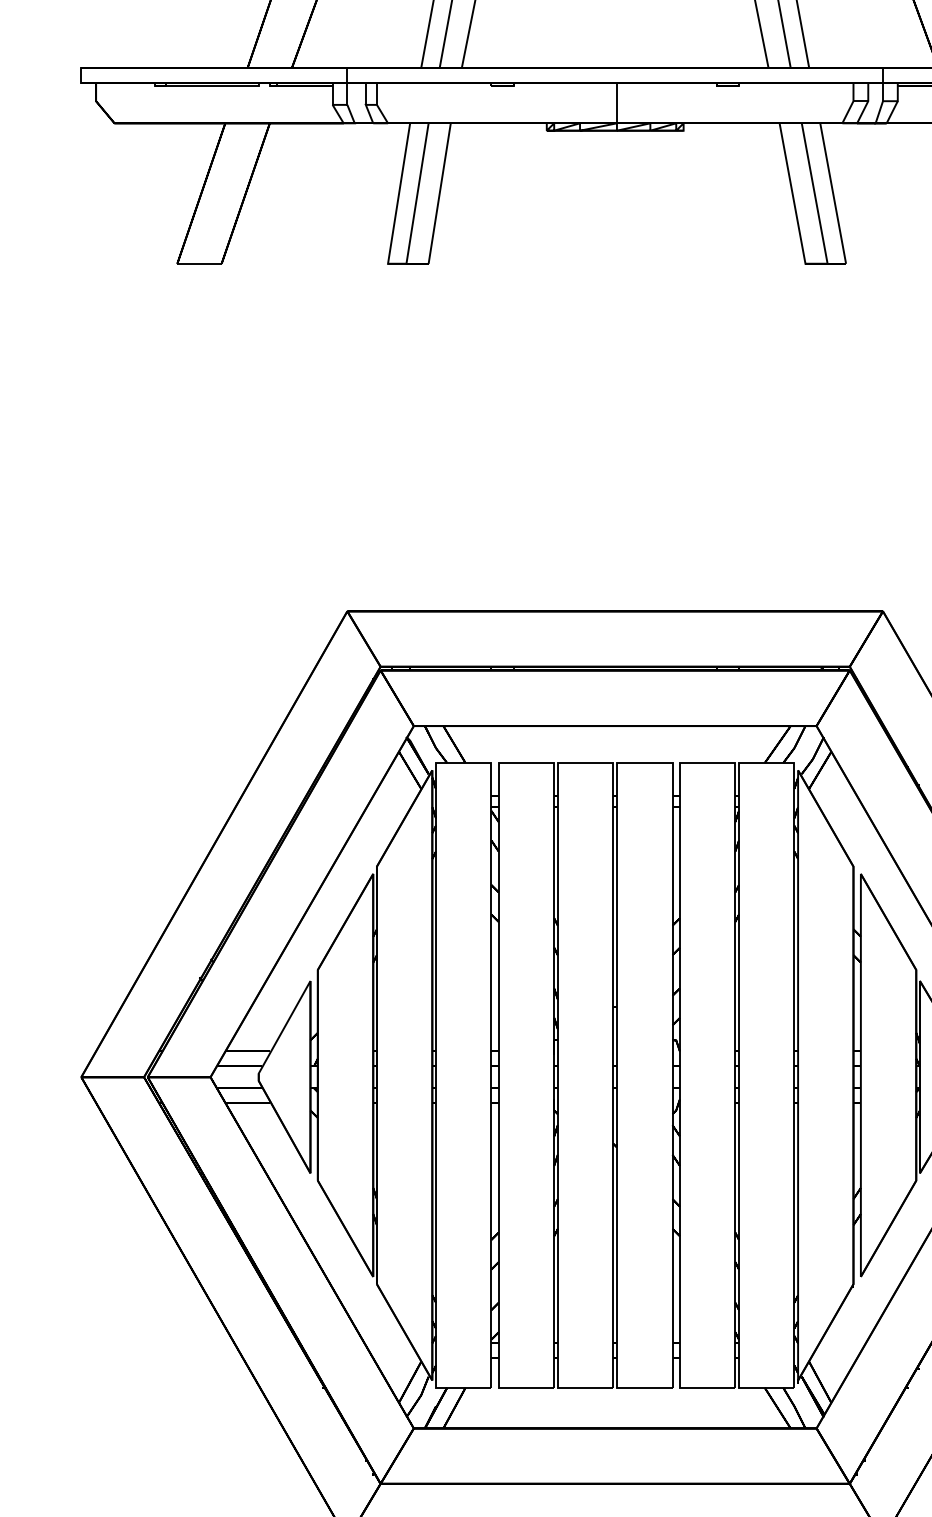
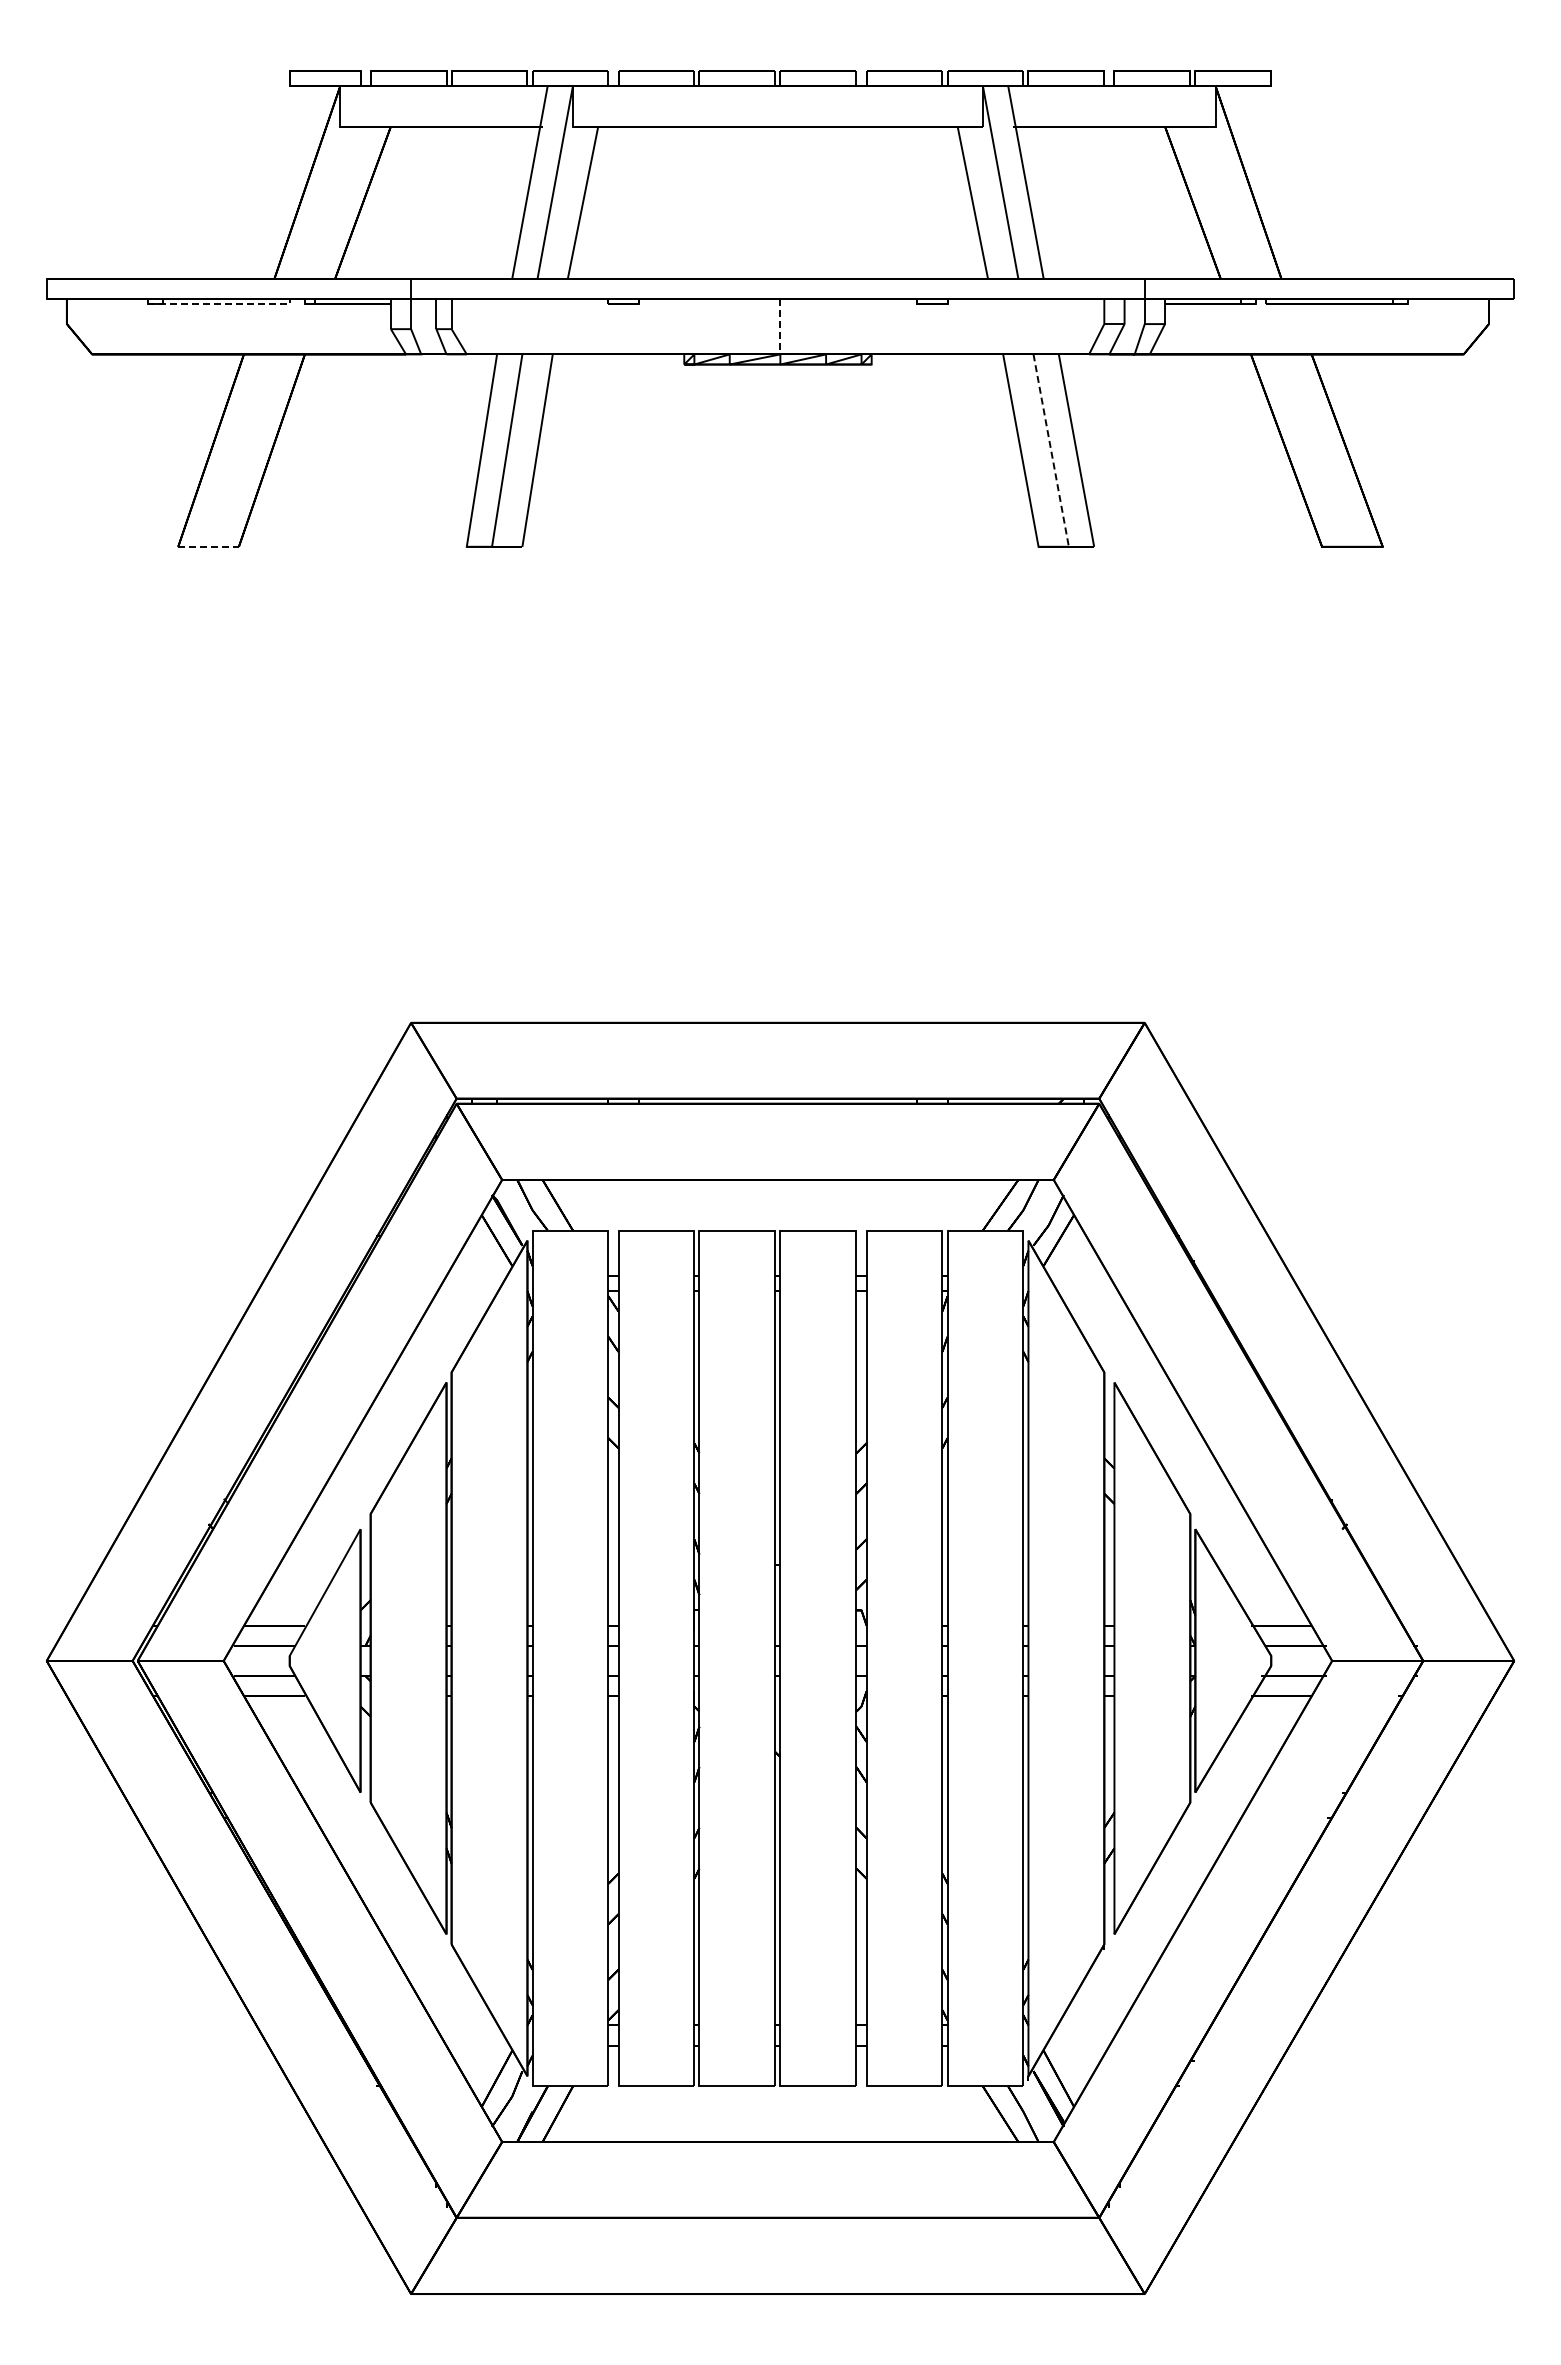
line: (208, 86) -> (221, 303), solid -> dashed
line: (617, 102) -> (780, 326), solid -> dashed
line: (814, 193) -> (1051, 450), solid -> dashed
line: (200, 263) -> (209, 546), solid -> dashed

